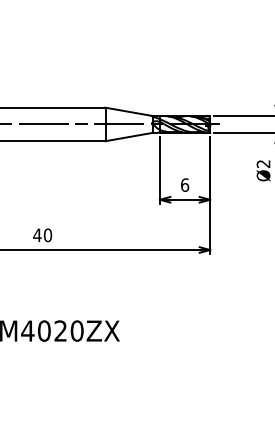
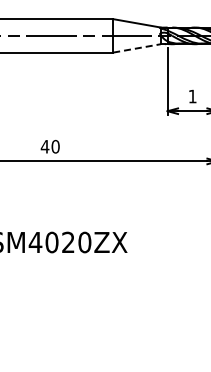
line: (129, 136) -> (137, 47), solid -> dashed
text: (185, 184) -> (193, 95), 6 -> 1

